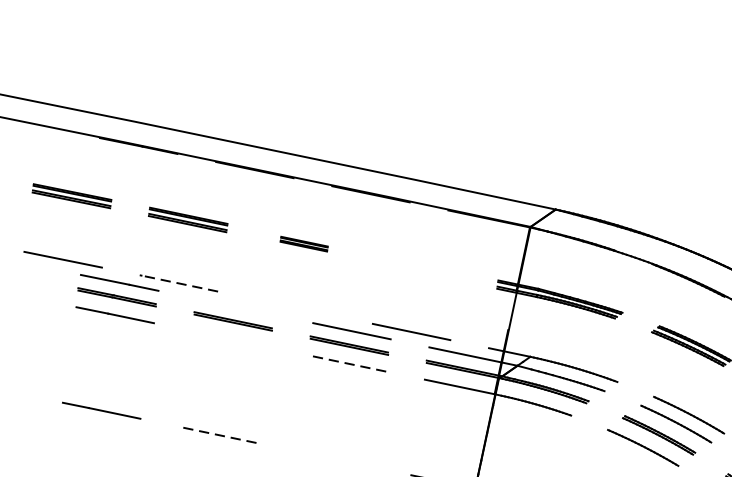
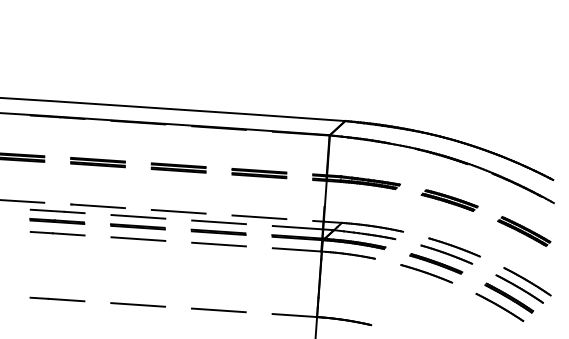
part: (304, 243) -> (178, 167), size x1.67
part: (420, 268) -> (259, 173), added
line: (180, 283) -> (98, 206), dashed -> solid
line: (236, 306) -> (138, 216), added
line: (295, 307) -> (178, 211), added
line: (231, 338) -> (138, 238), added
line: (348, 363) -> (219, 244), dashed -> solid
line: (218, 434) -> (138, 304), dashed -> solid
line: (333, 459) -> (218, 310), added

